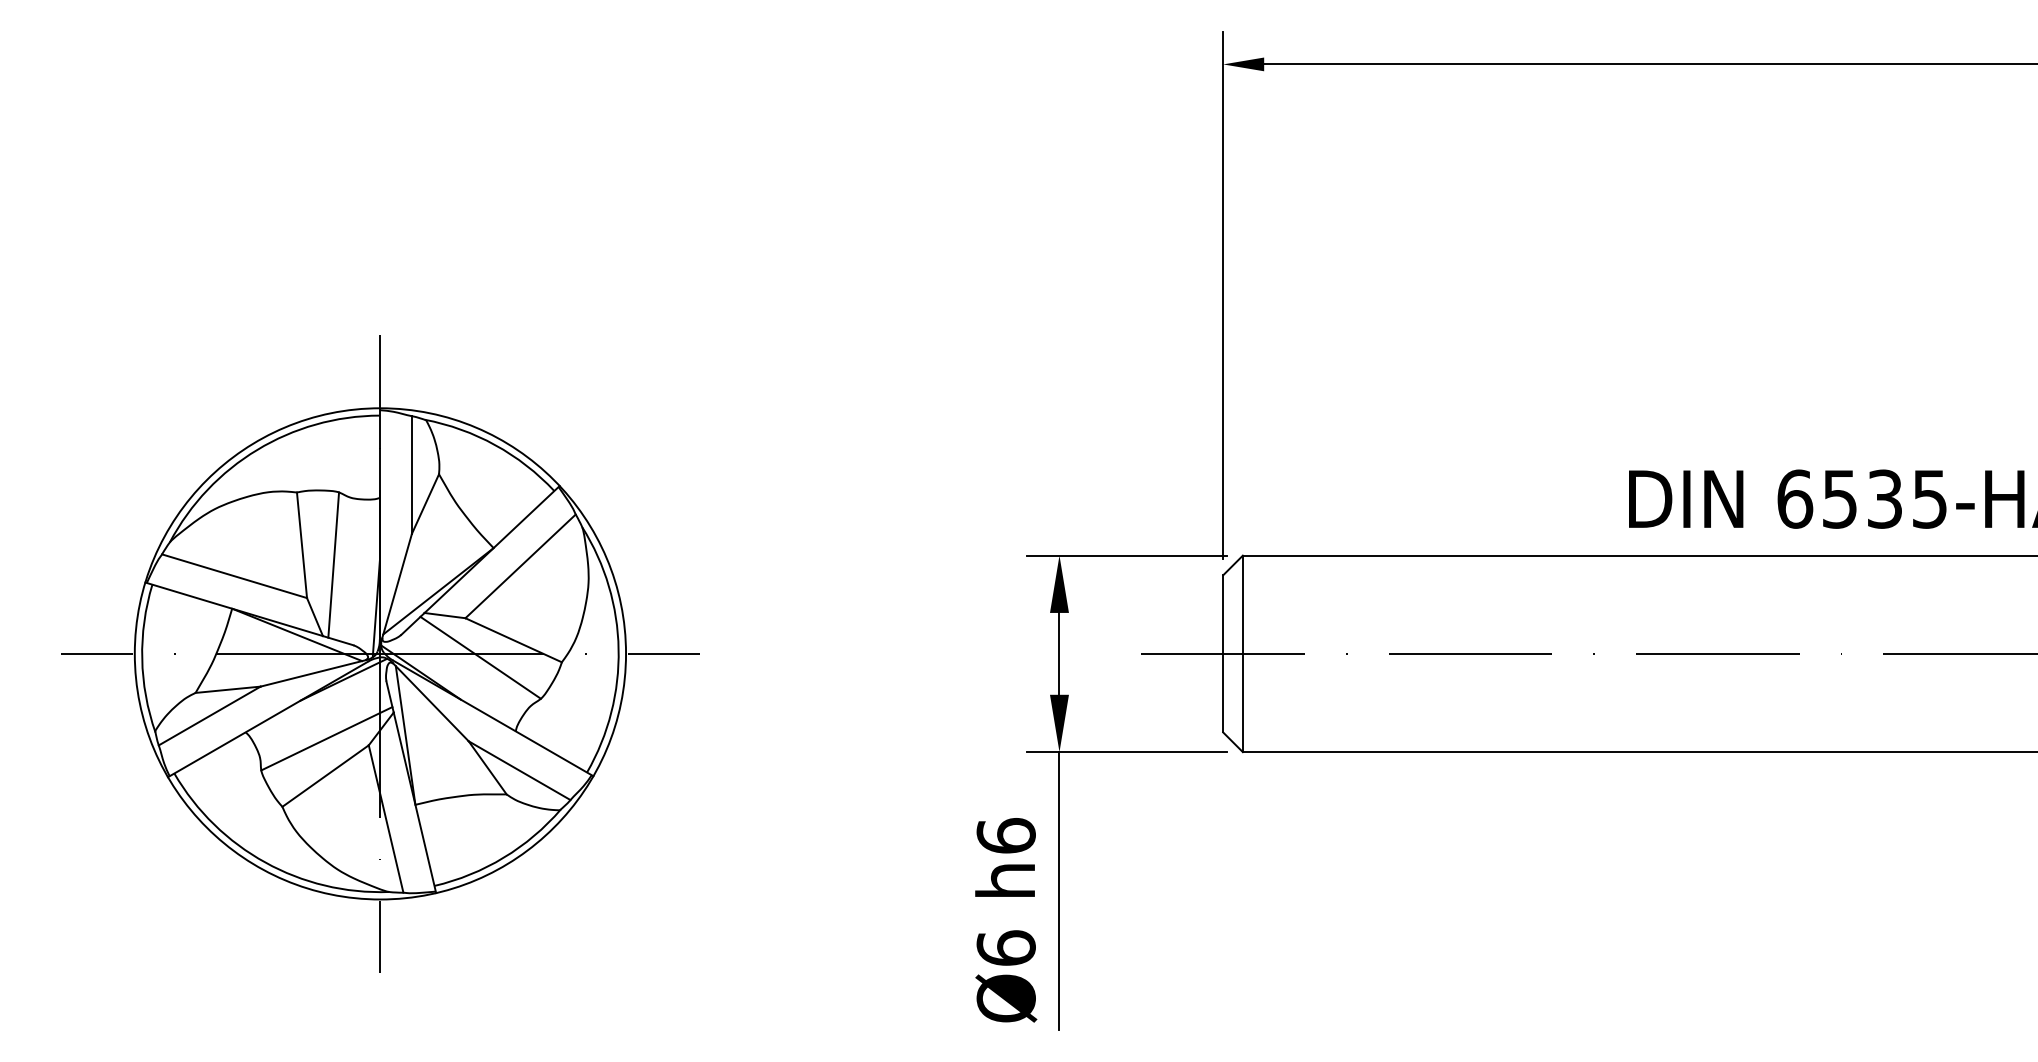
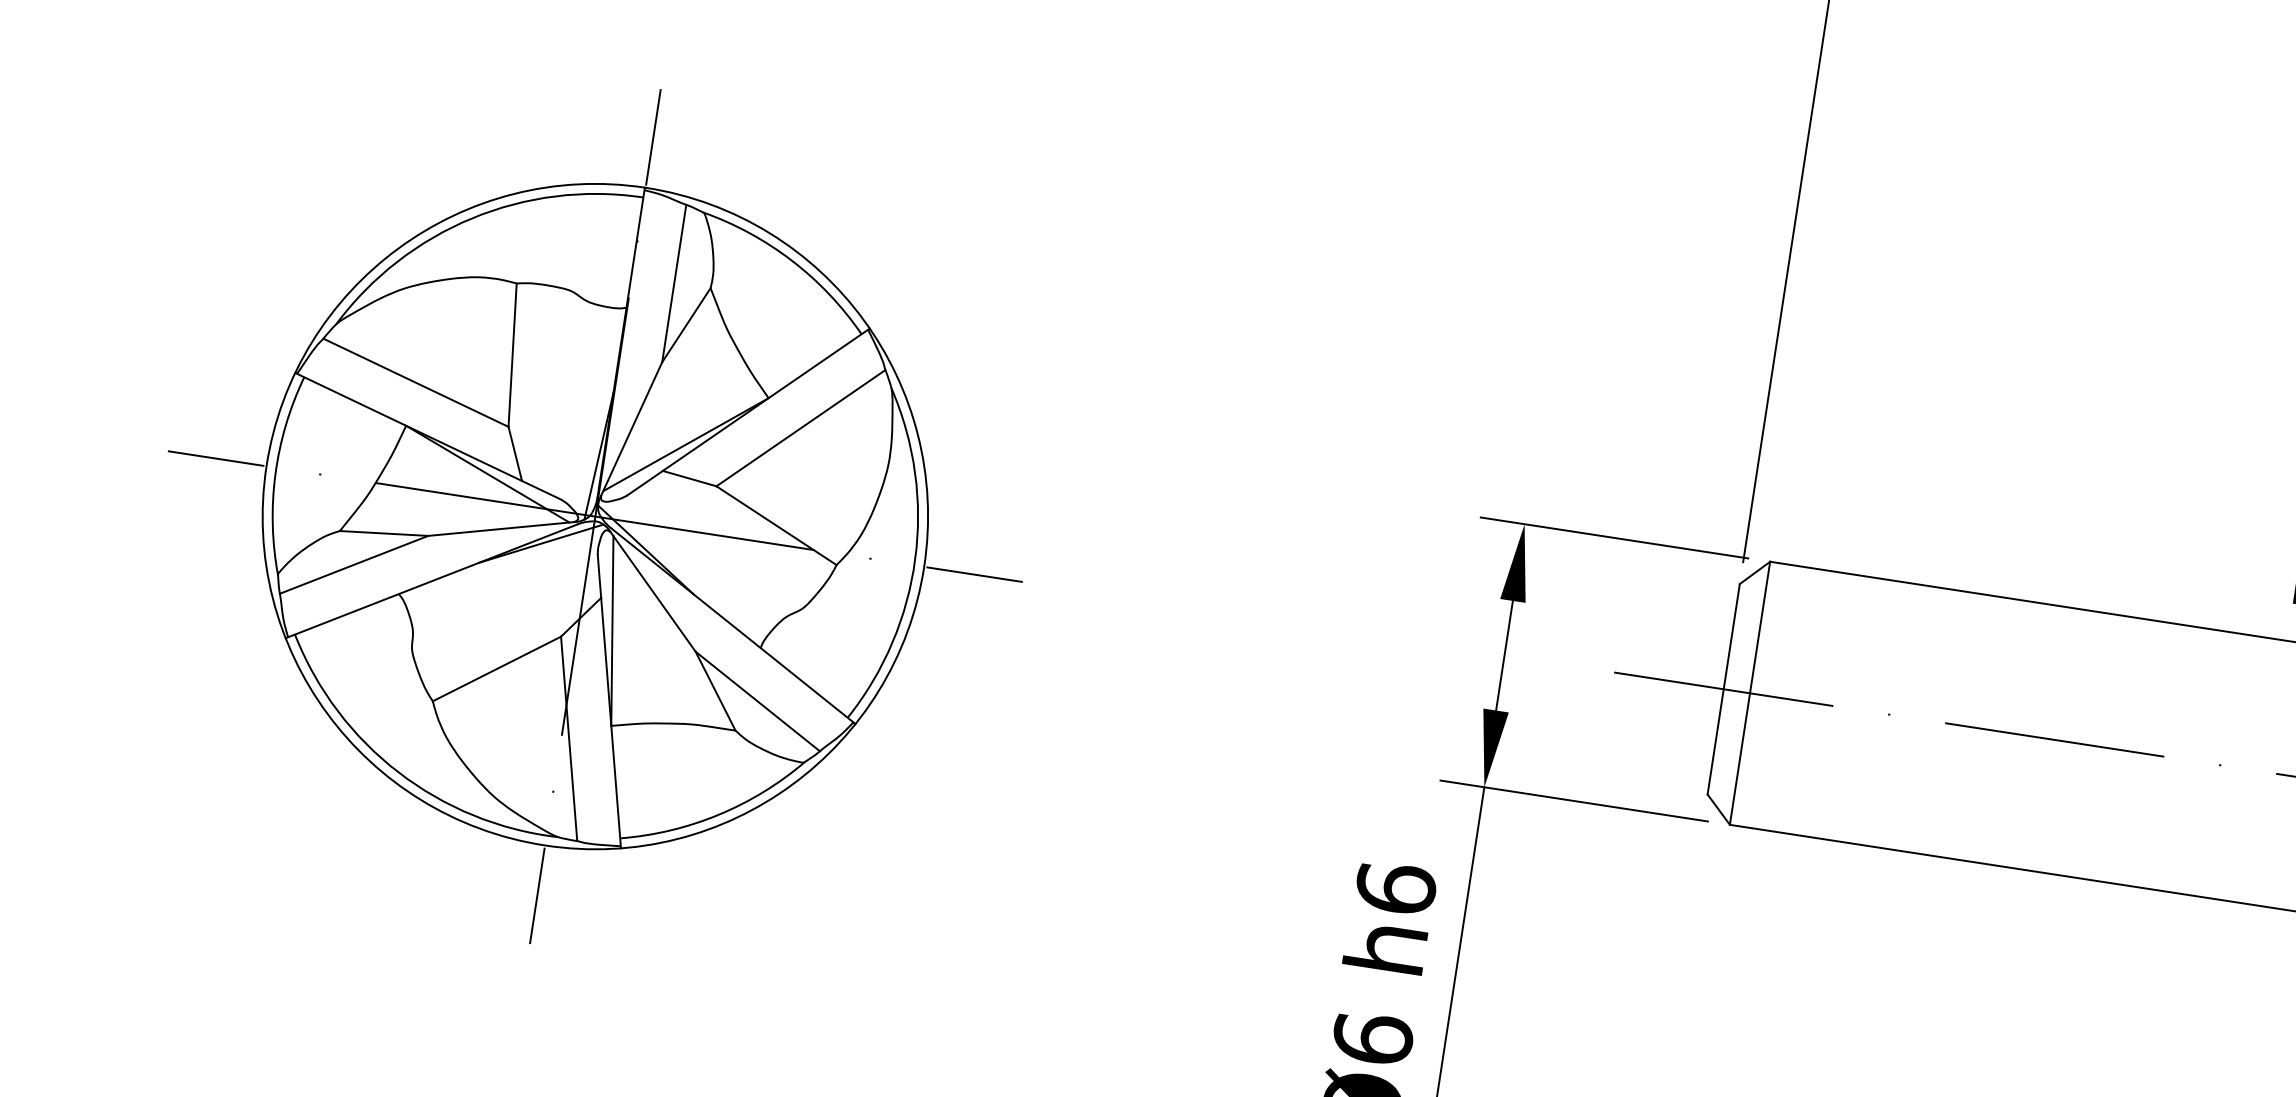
line: (333, 564) -> (550, 387), removed
line: (480, 657) -> (728, 541), removed
line: (326, 738) -> (505, 618), removed

